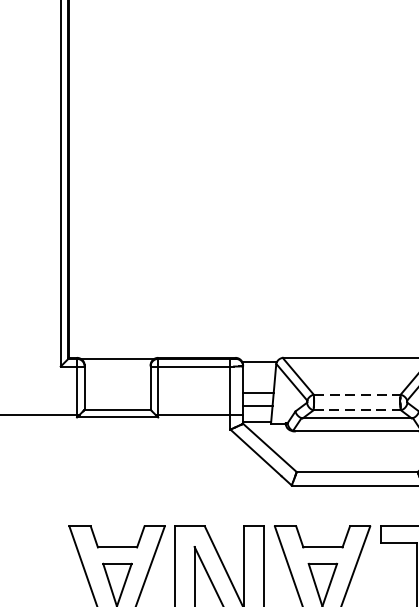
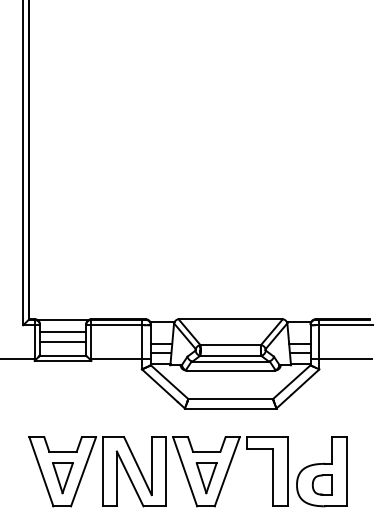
line: (118, 376) -> (63, 332), added
line: (118, 391) -> (63, 342), added
line: (358, 394) -> (231, 344), dashed -> solid
line: (356, 409) -> (230, 355), dashed -> solid

